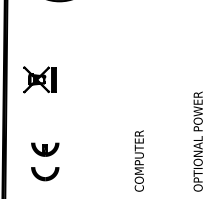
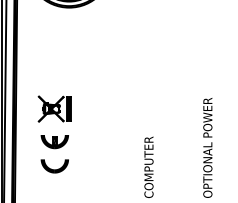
part: (39, 79) -> (54, 108), moved
part: (44, 162) -> (54, 154), moved

